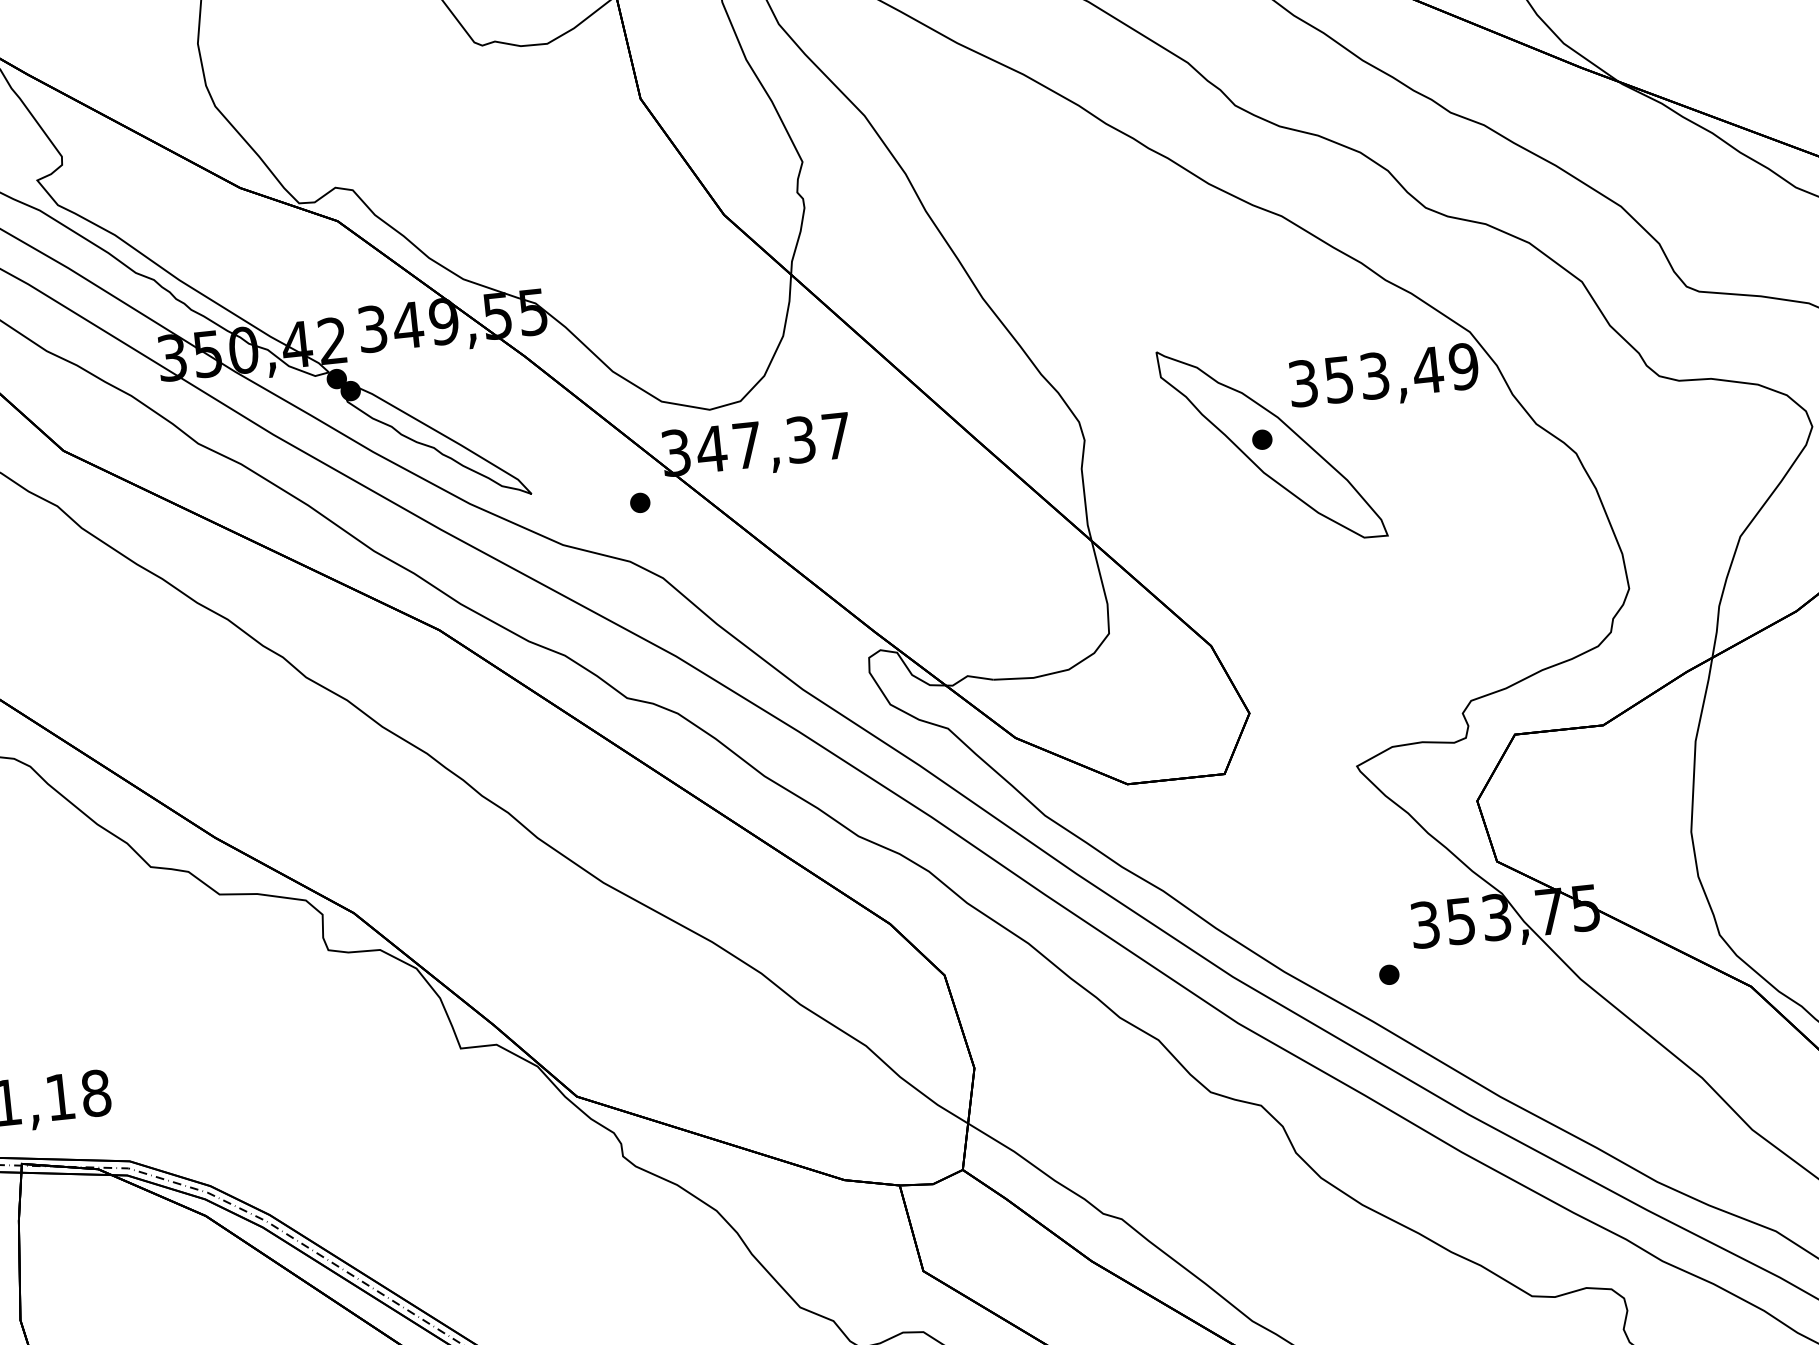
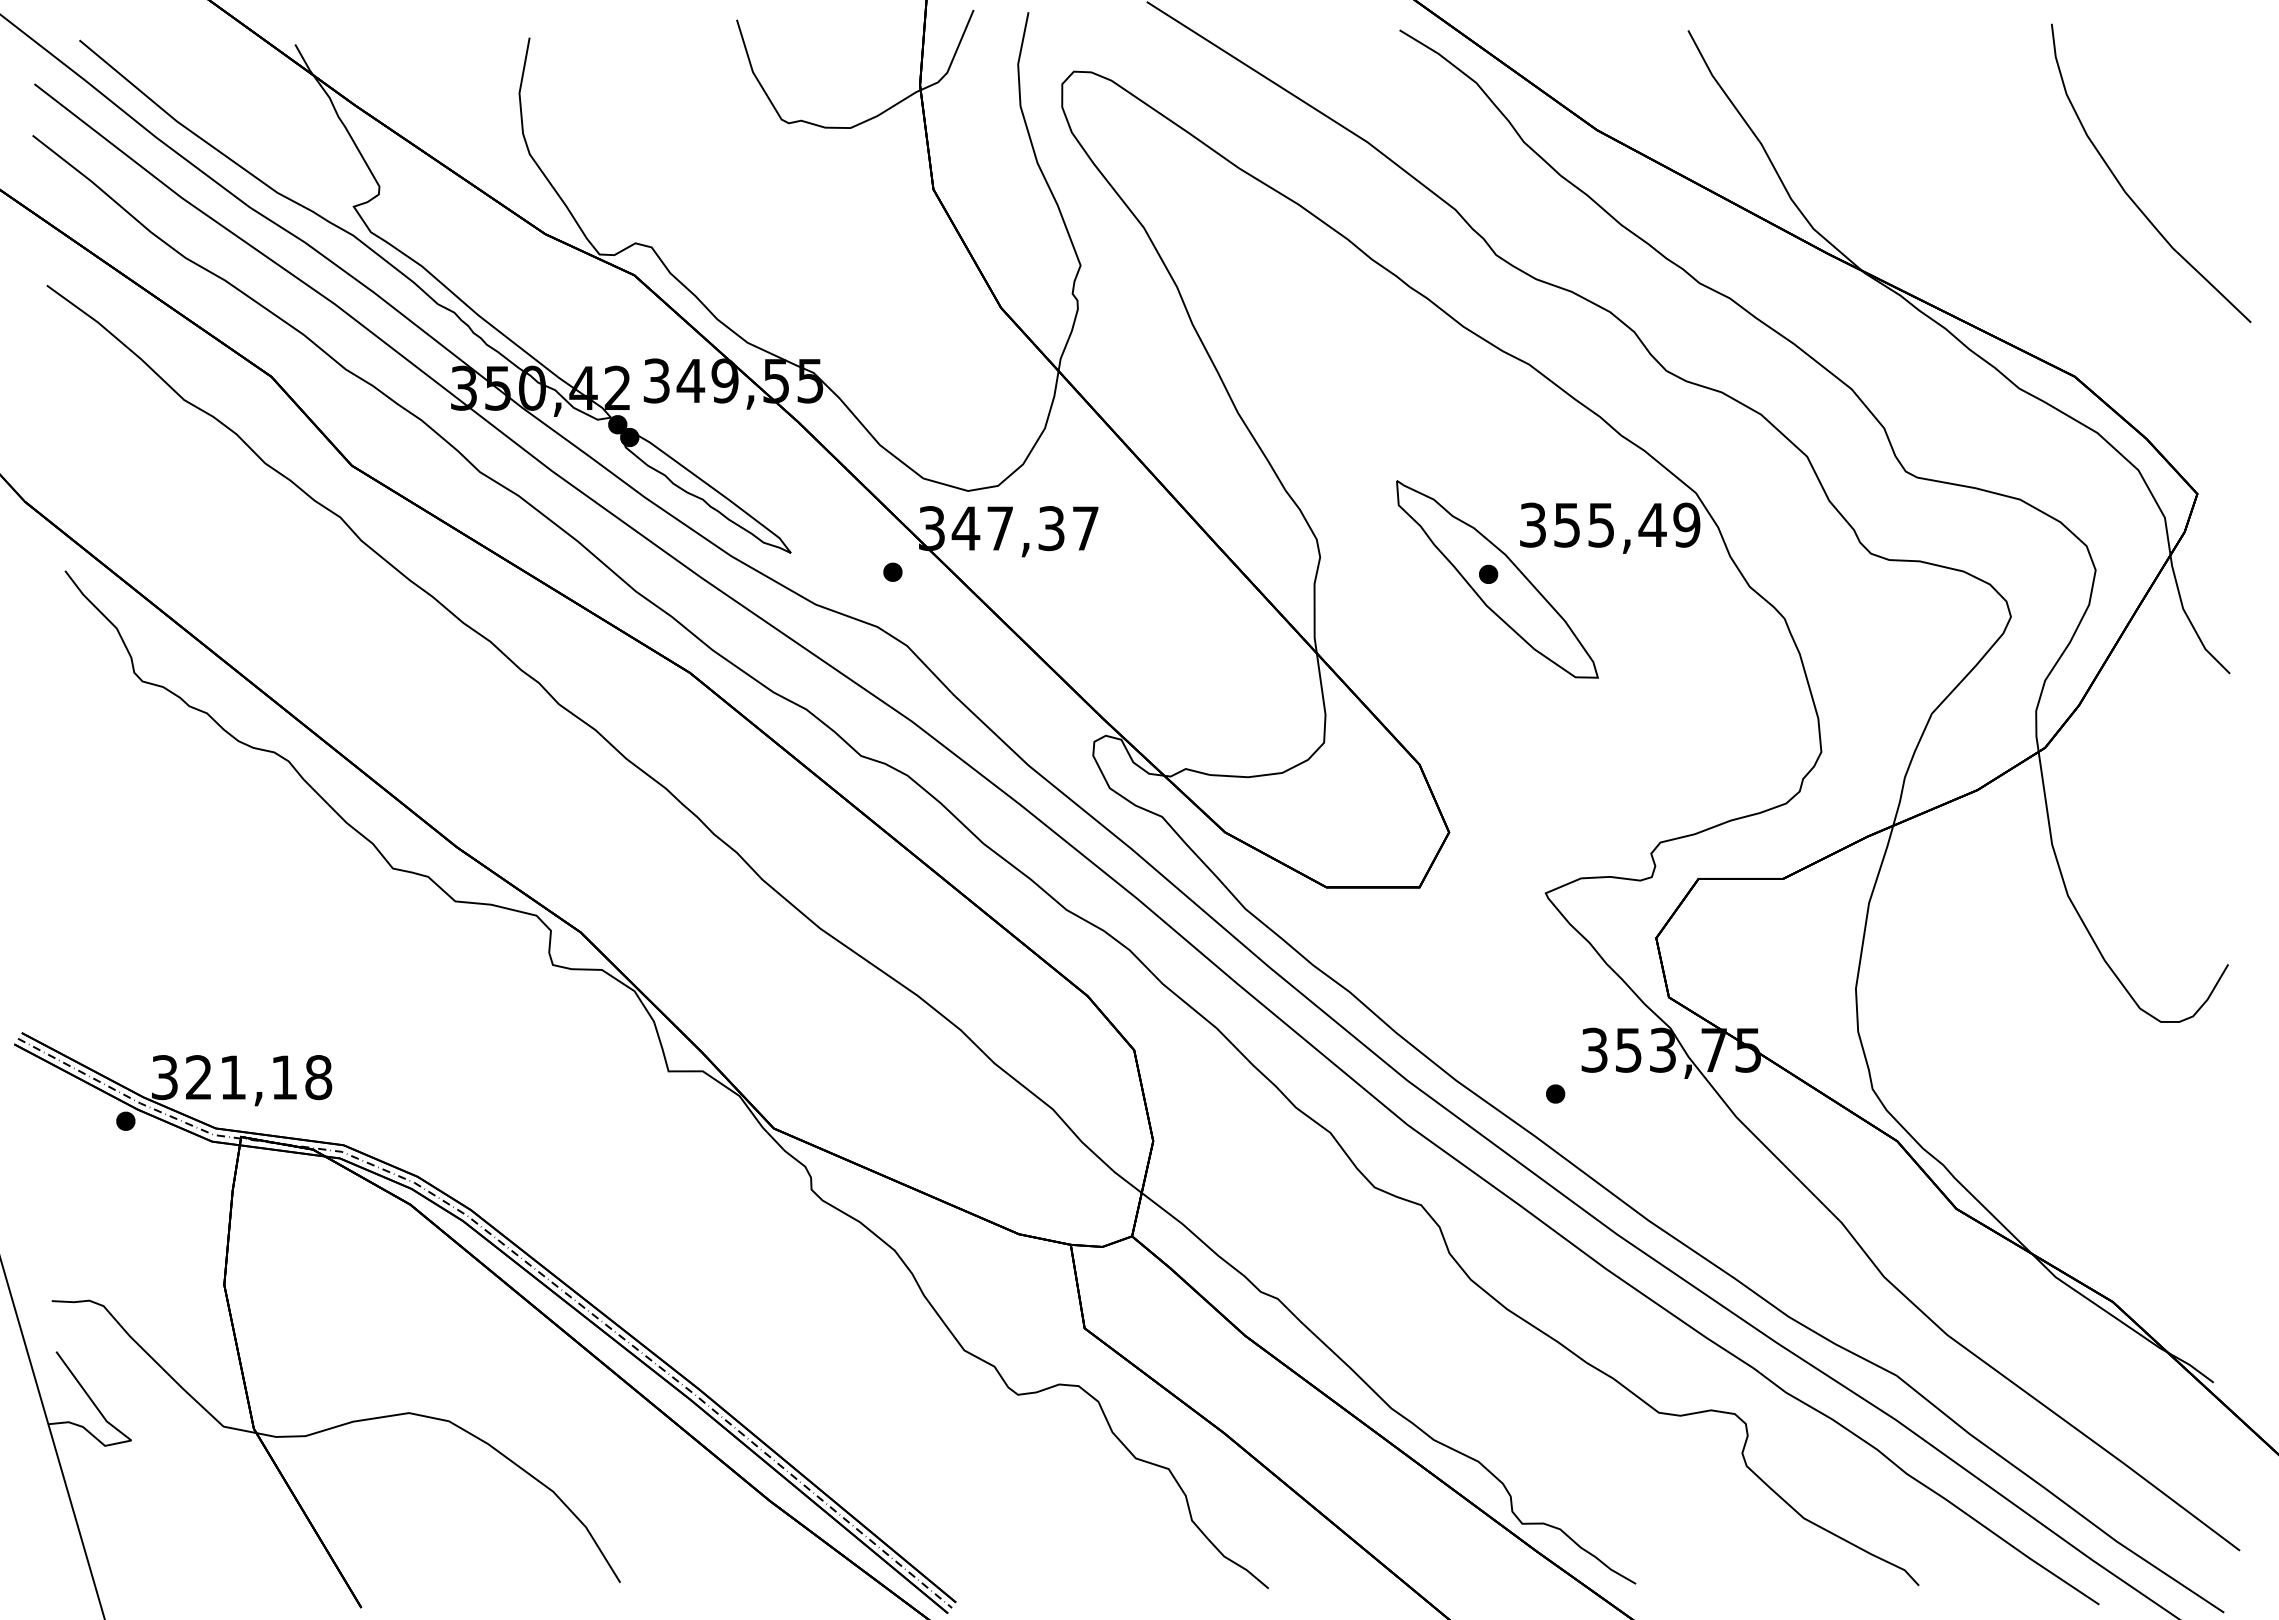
text: (1374, 375) -> (1601, 524), 353,49 -> 355,49

